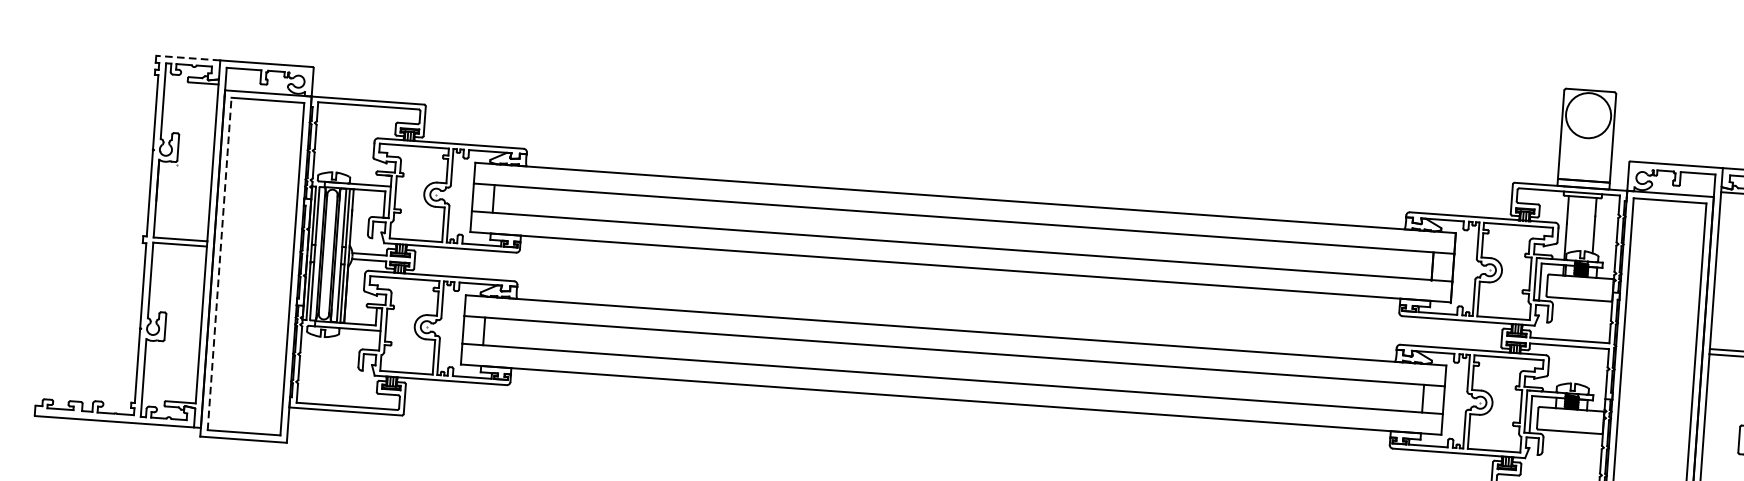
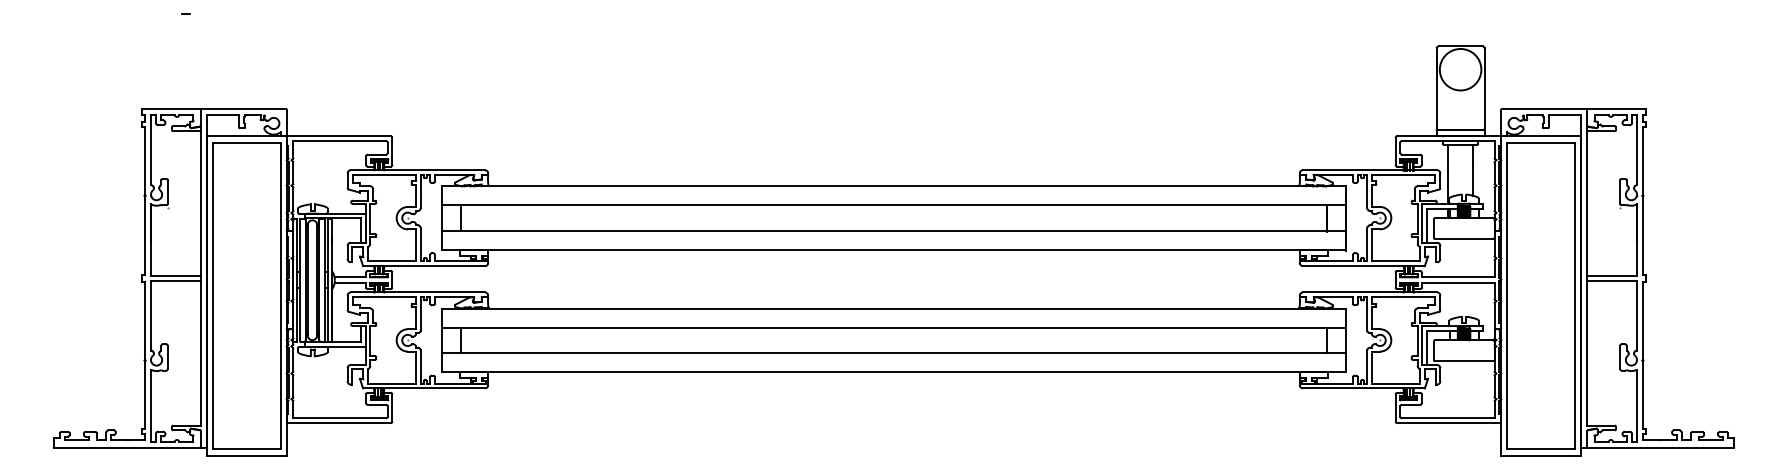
line: (188, 58) -> (171, 109), dashed -> solid
line: (219, 263) -> (213, 295), dashed -> solid

